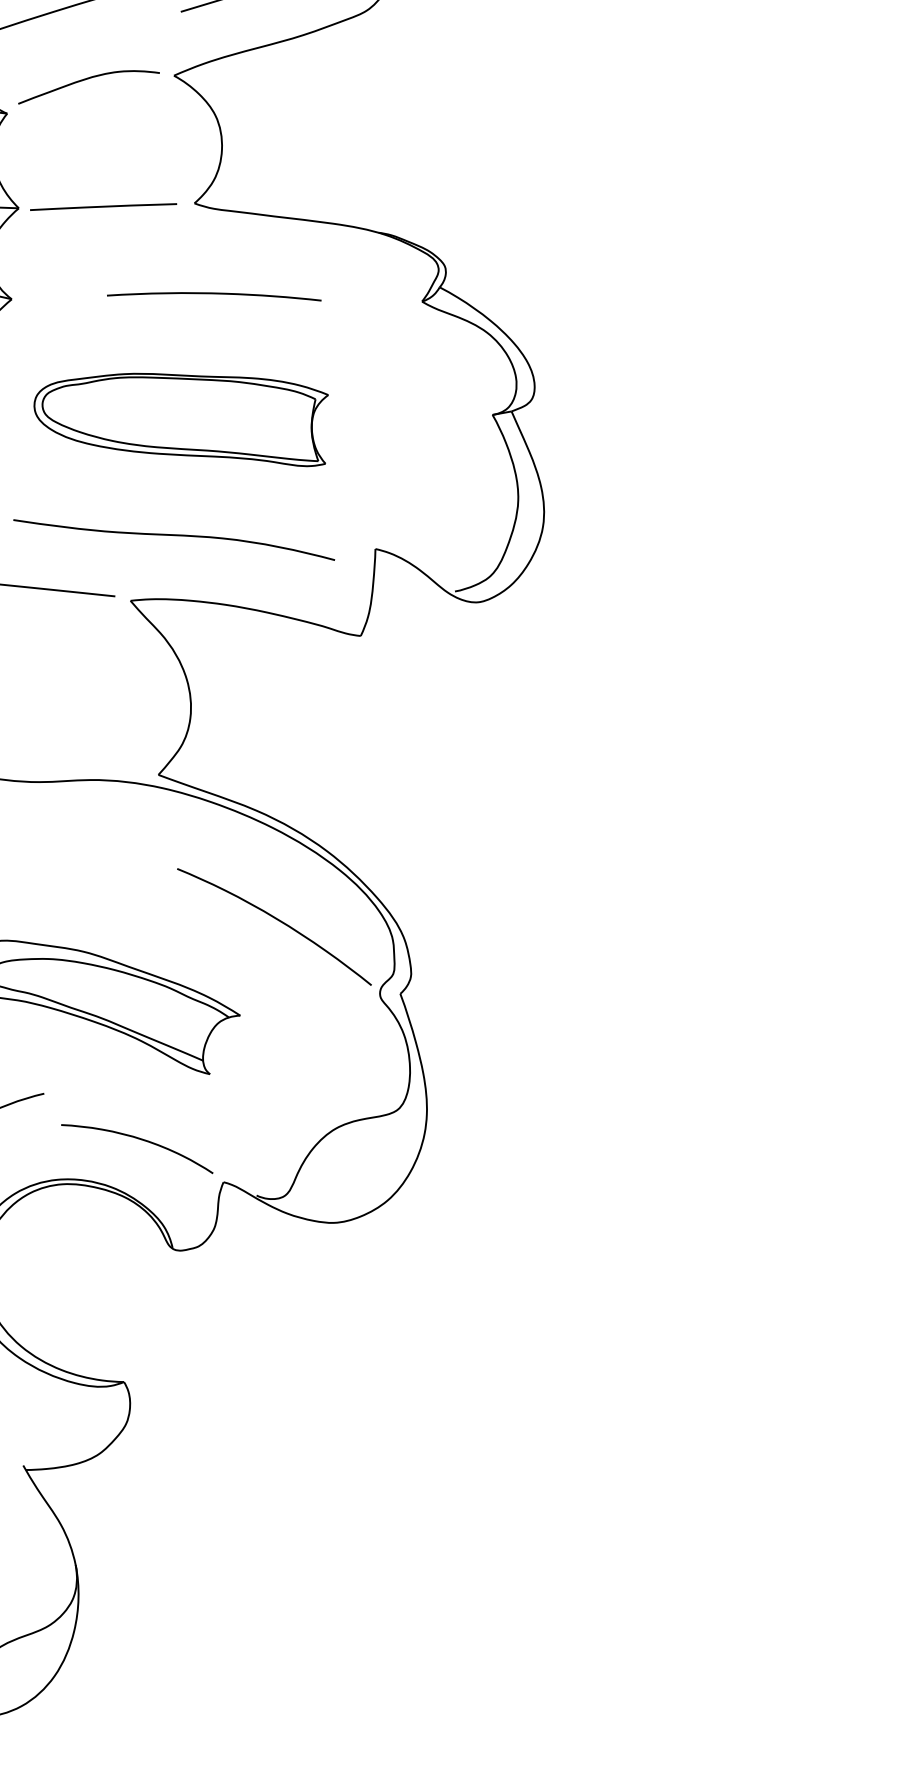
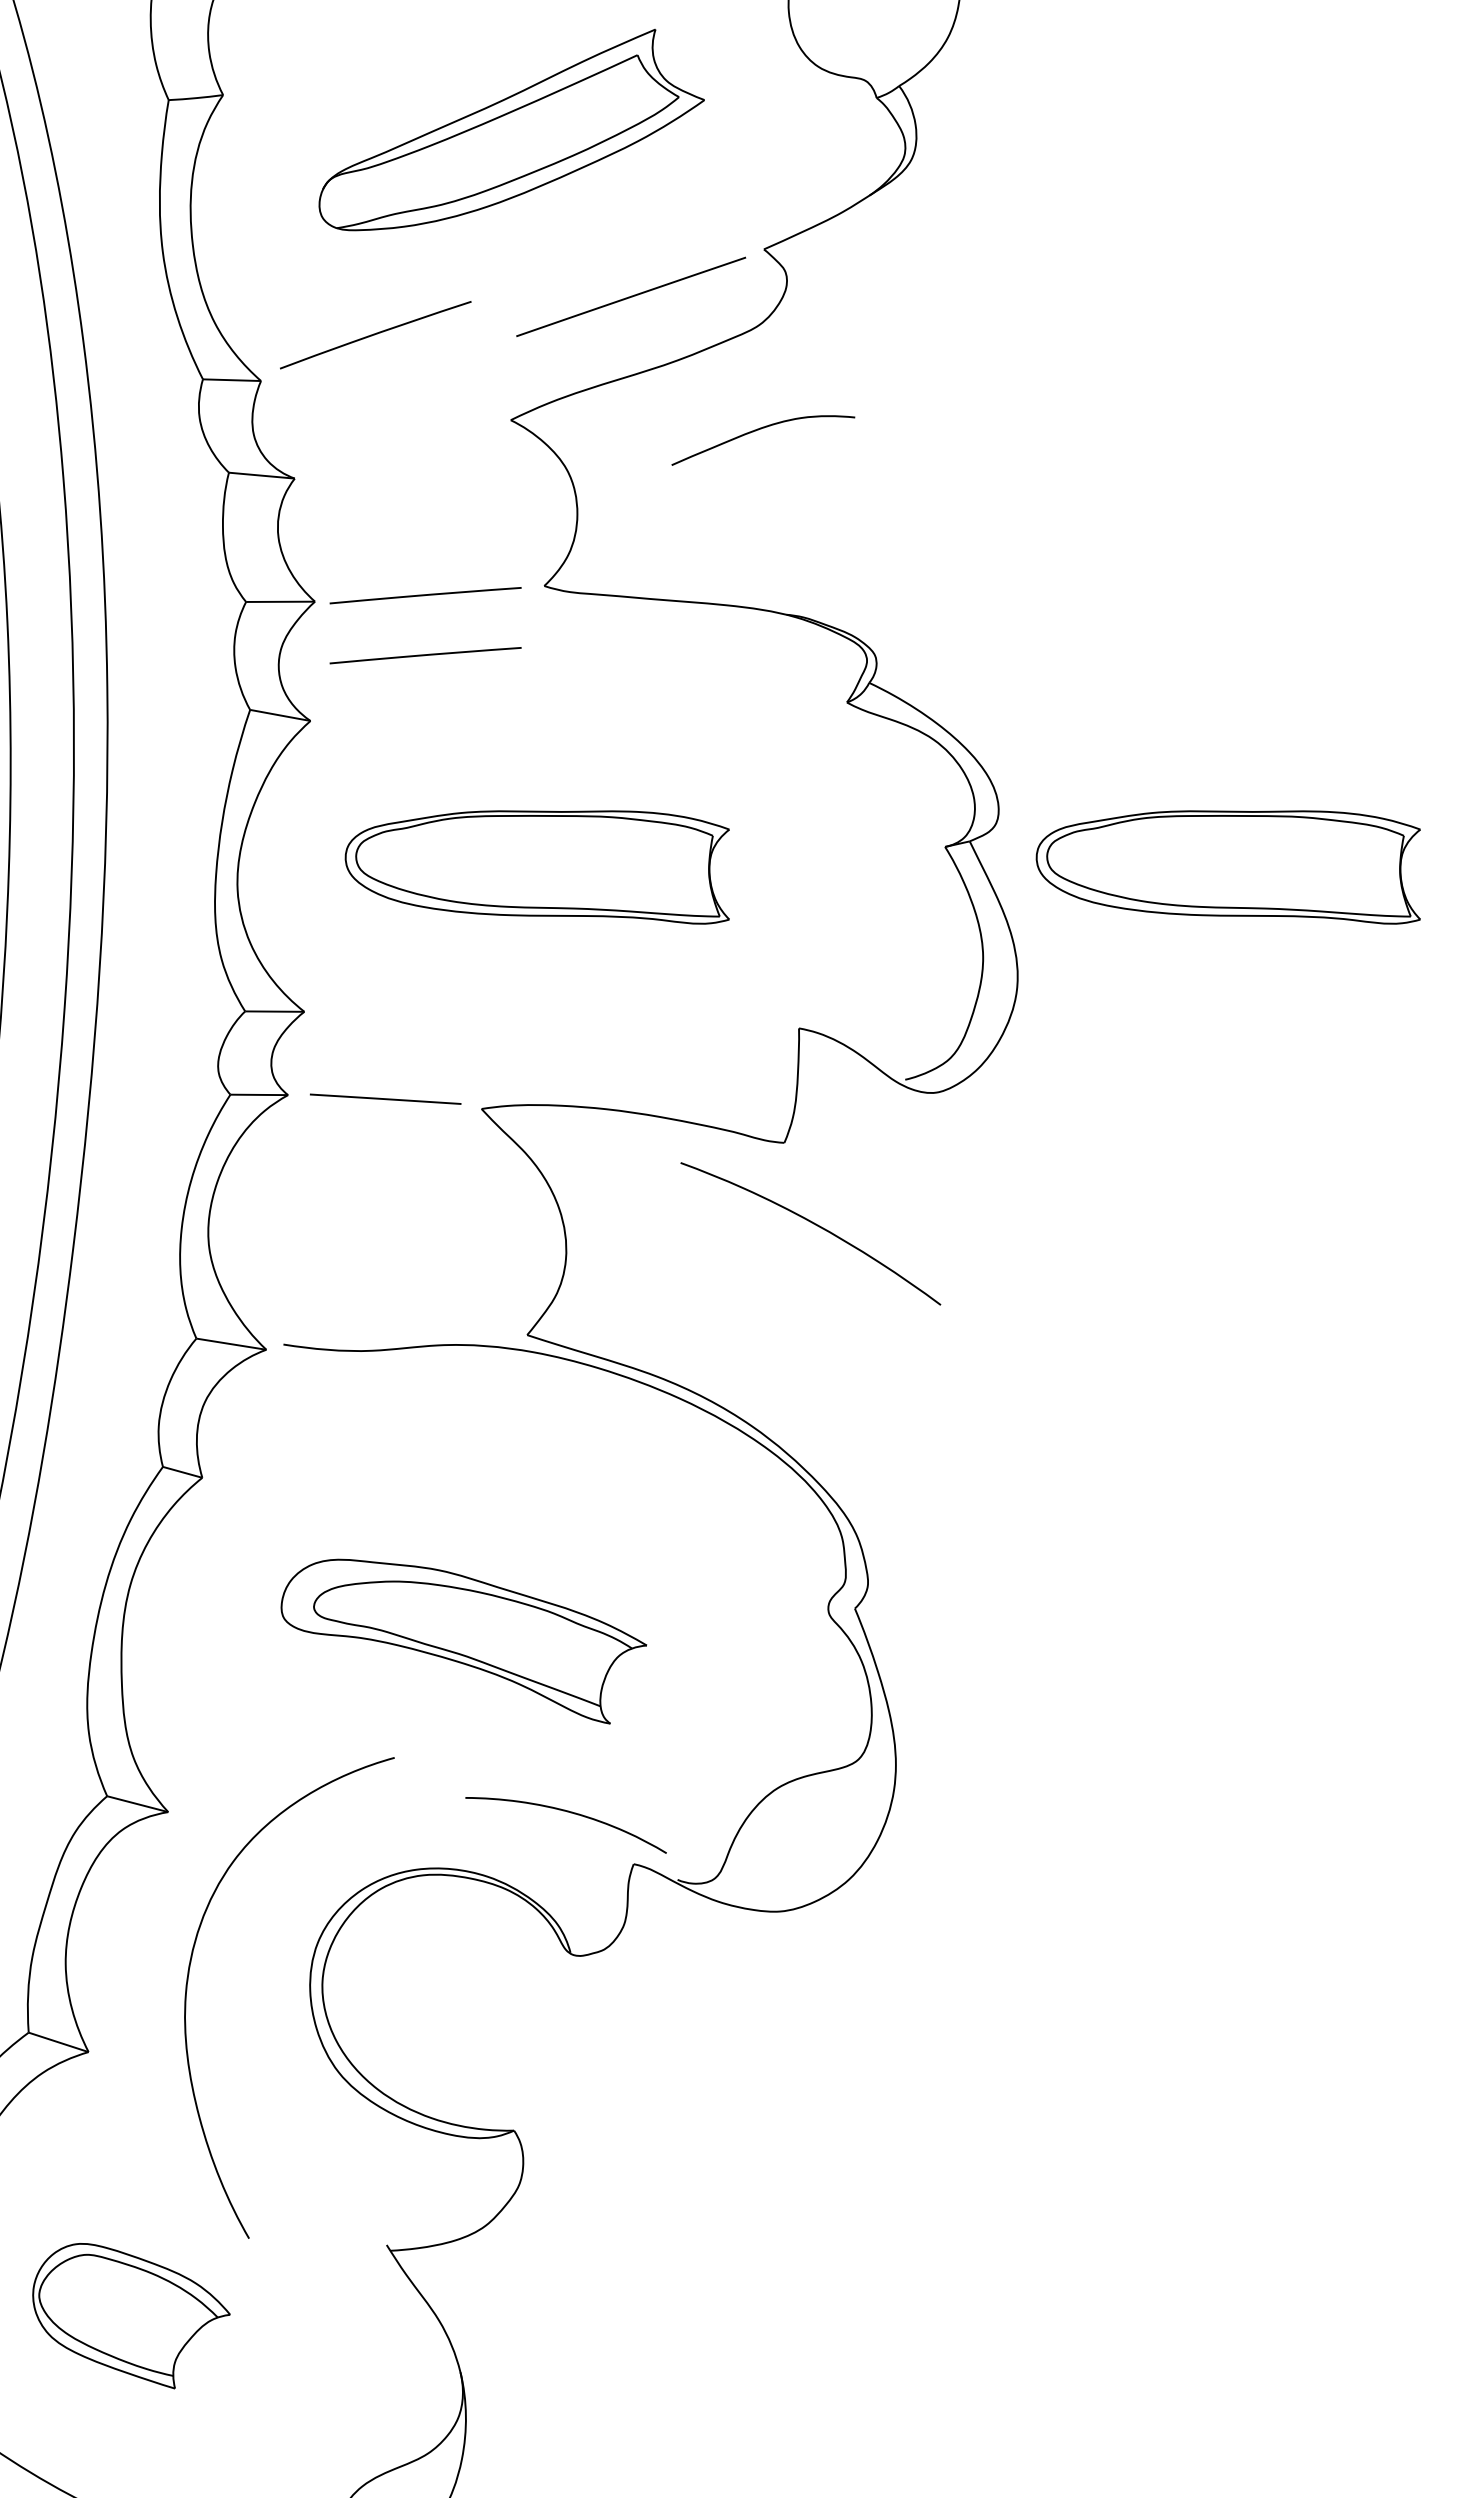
curve: (87, 79) -> (761, 429), moved
line: (101, 252) -> (425, 655), added
curve: (213, 294) -> (574, 703), removed
part: (707, 439) -> (1227, 867), added
curve: (174, 535) -> (535, 1021), removed
curve: (278, 920) -> (815, 1225), moved
curve: (140, 1140) -> (570, 1813), moved

